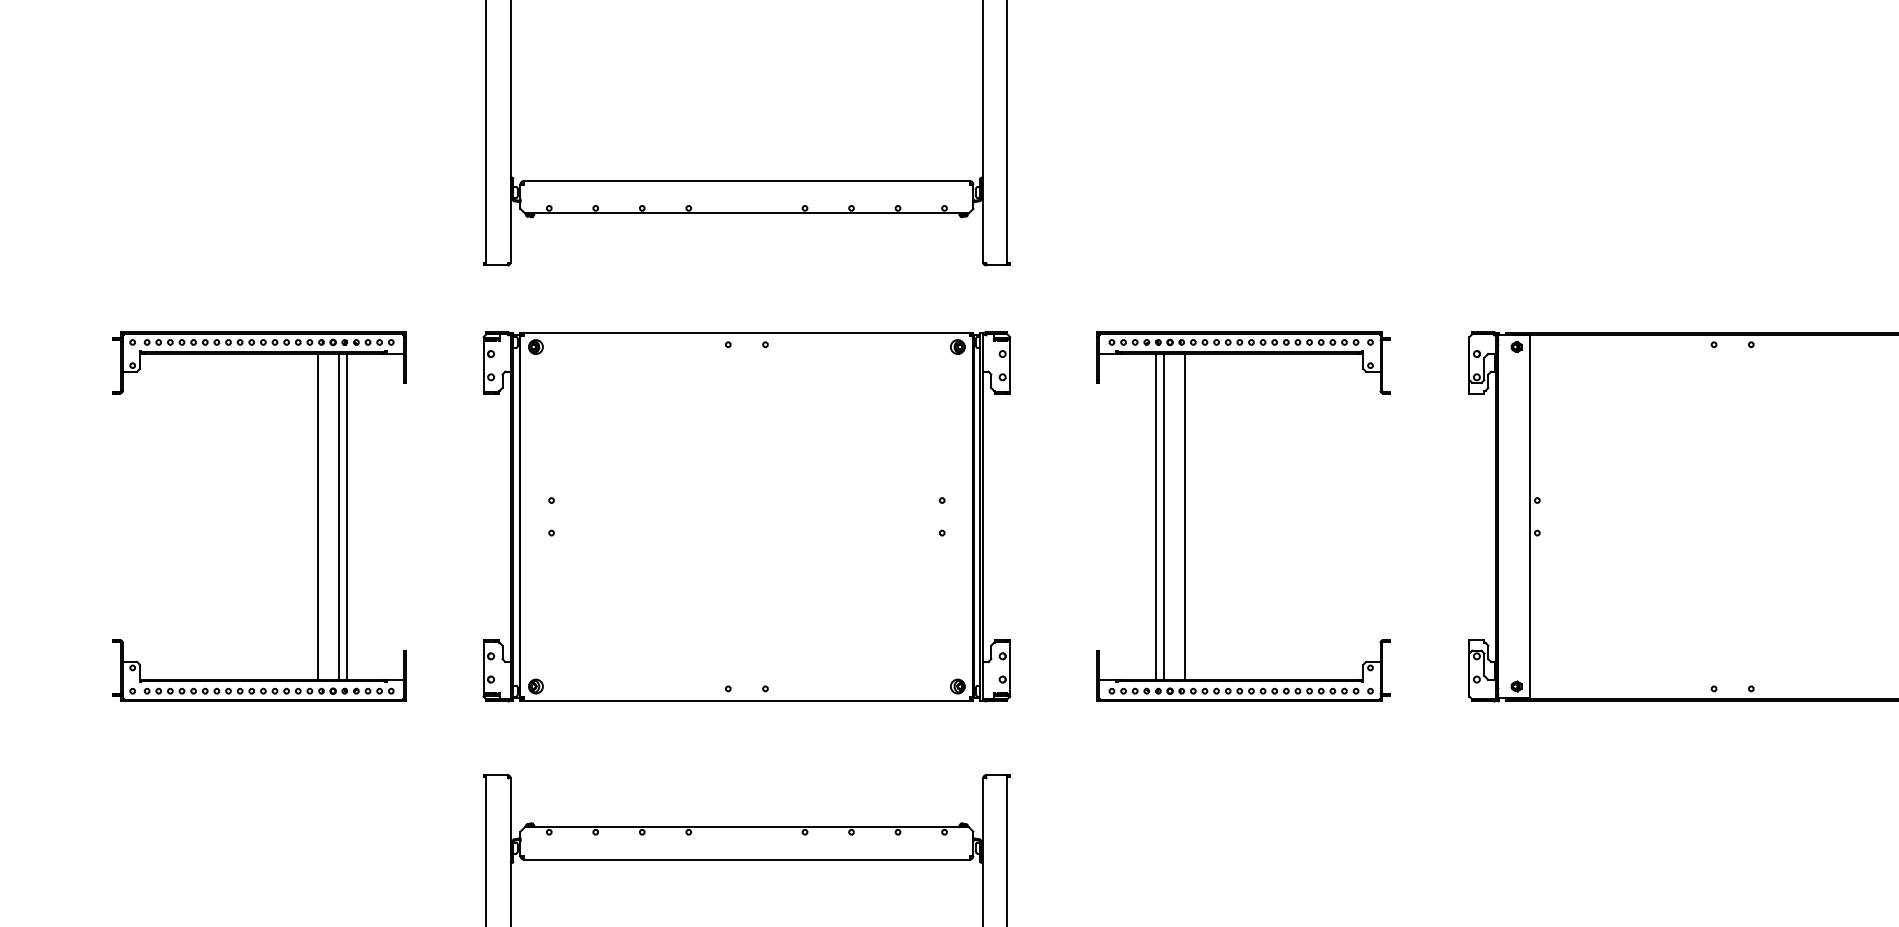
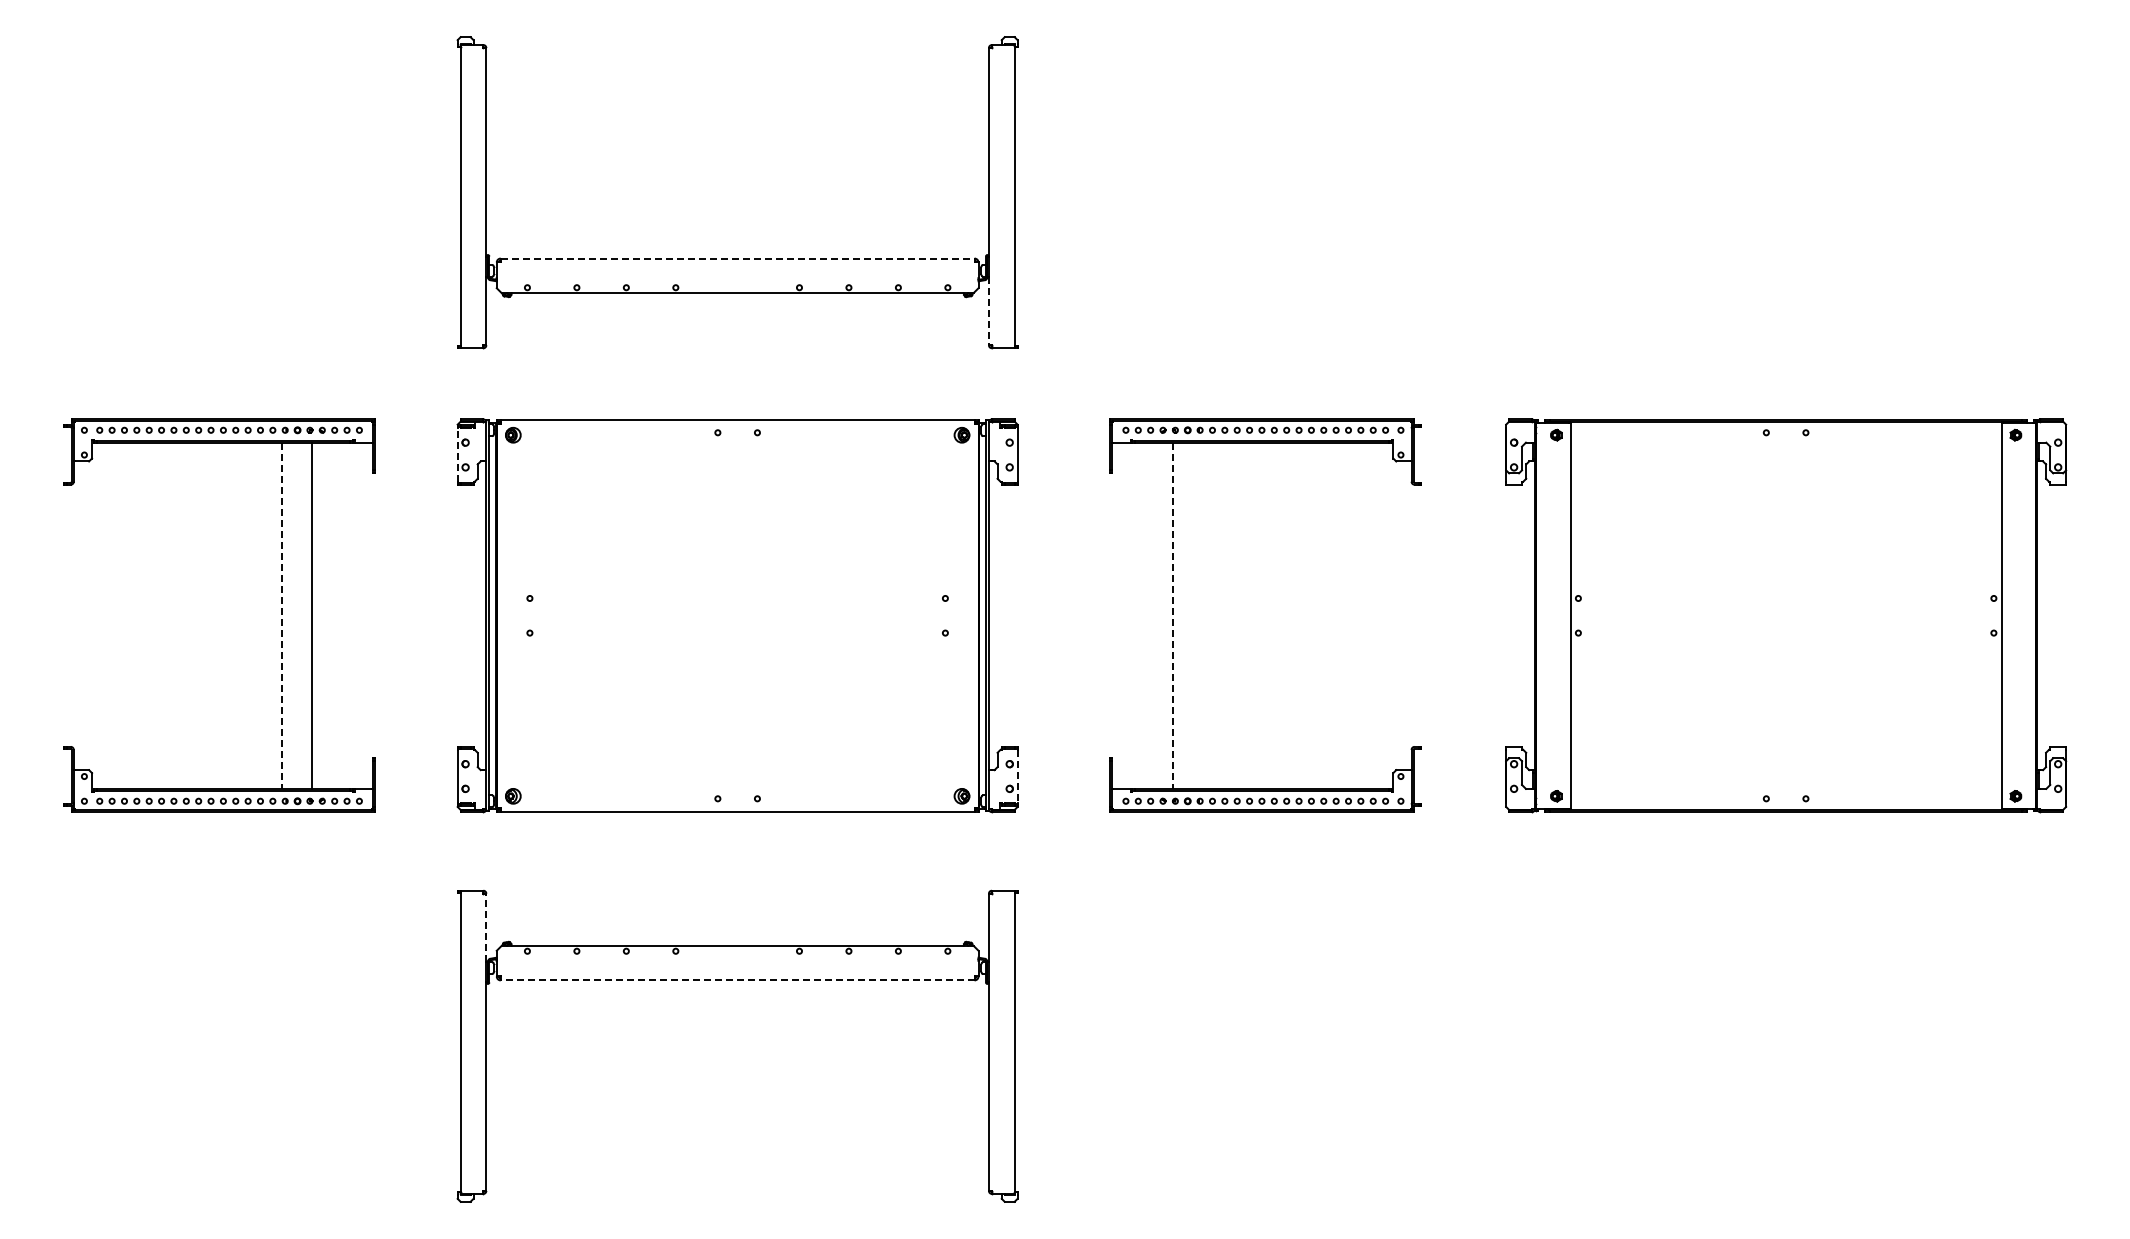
line: (746, 180) -> (737, 258), solid -> dashed
line: (982, 230) -> (988, 311), solid -> dashed
line: (483, 366) -> (457, 455), solid -> dashed
line: (339, 516) -> (304, 615), removed
line: (1164, 516) -> (1181, 615), removed
line: (1184, 516) -> (1203, 615), removed
line: (318, 517) -> (281, 616), solid -> dashed
line: (1156, 517) -> (1173, 616), solid -> dashed
line: (1010, 667) -> (1017, 776), solid -> dashed
line: (510, 809) -> (486, 927), solid -> dashed
line: (746, 859) -> (737, 980), solid -> dashed

